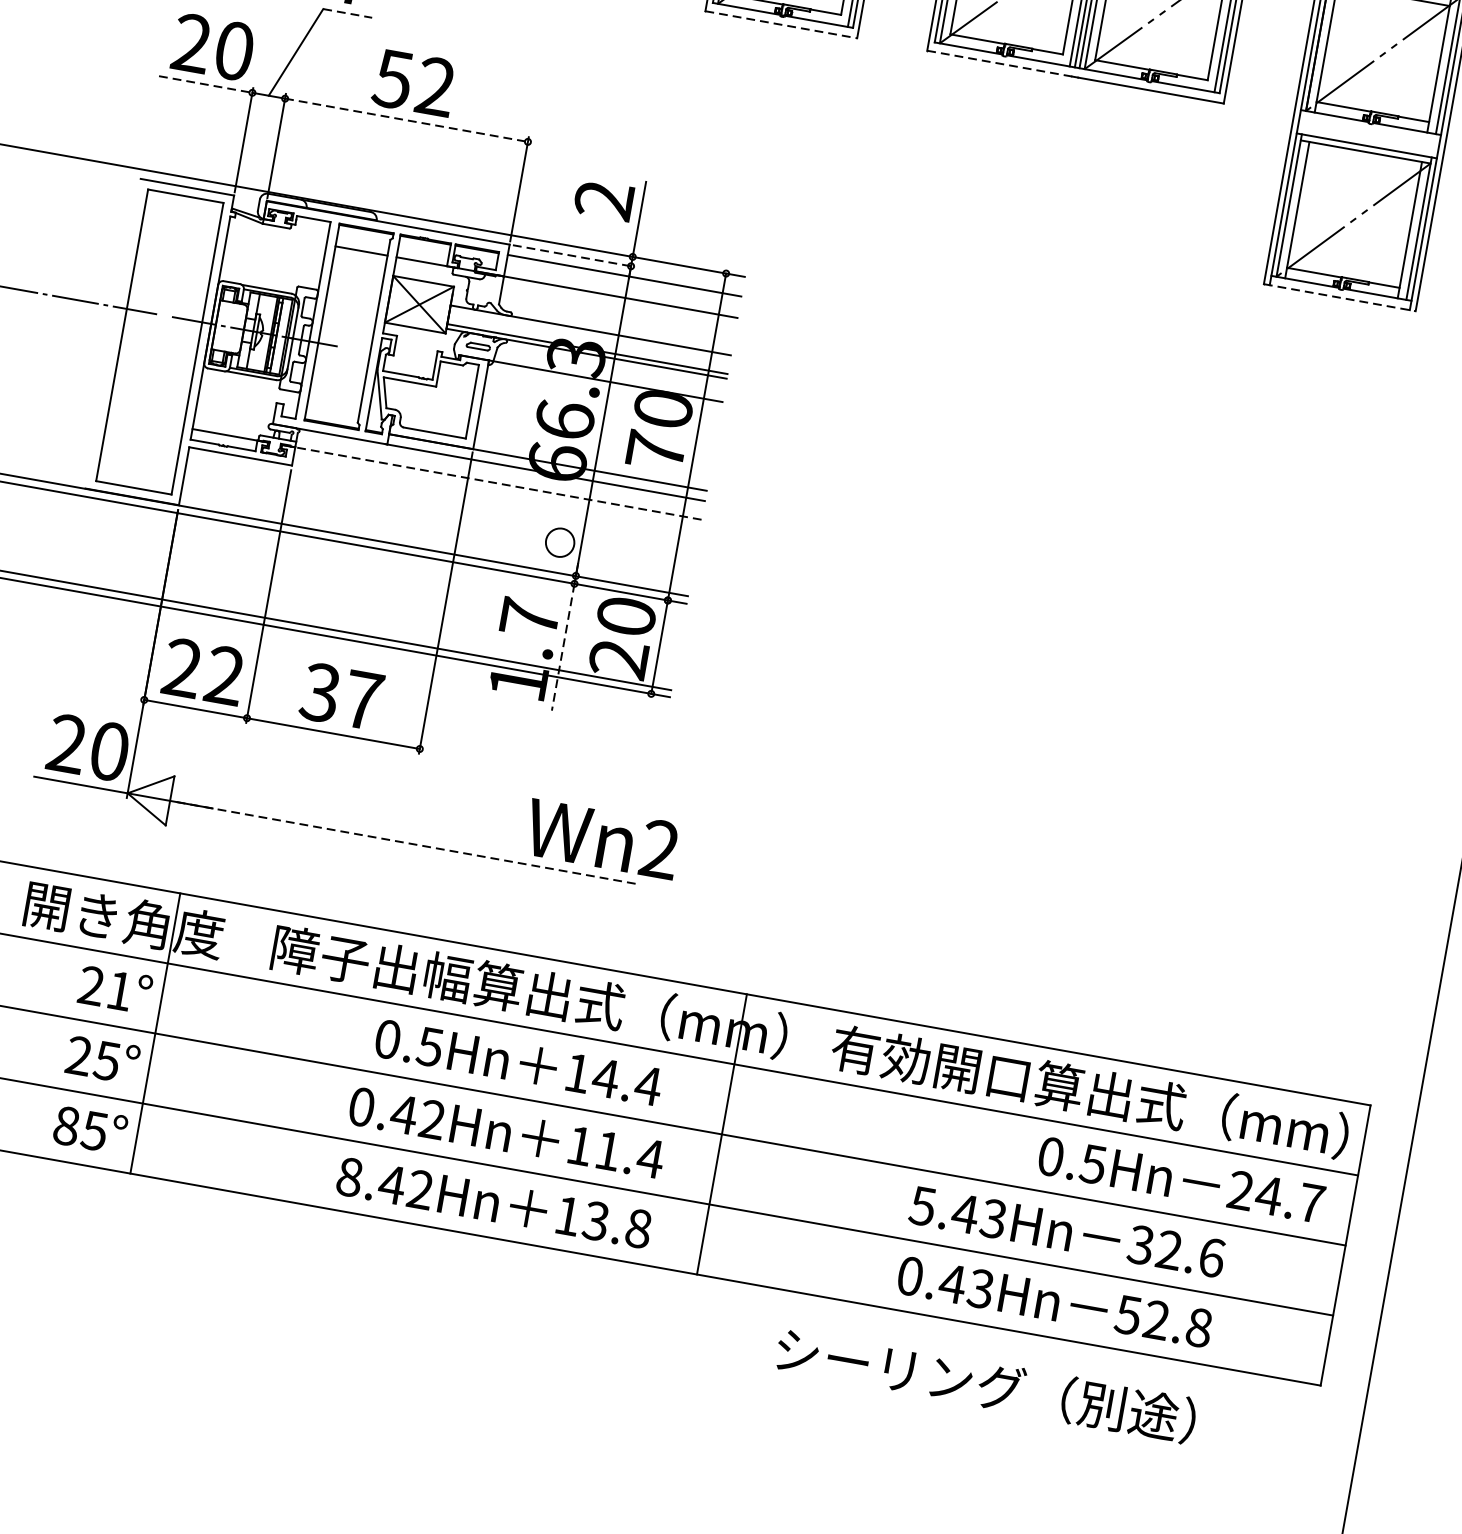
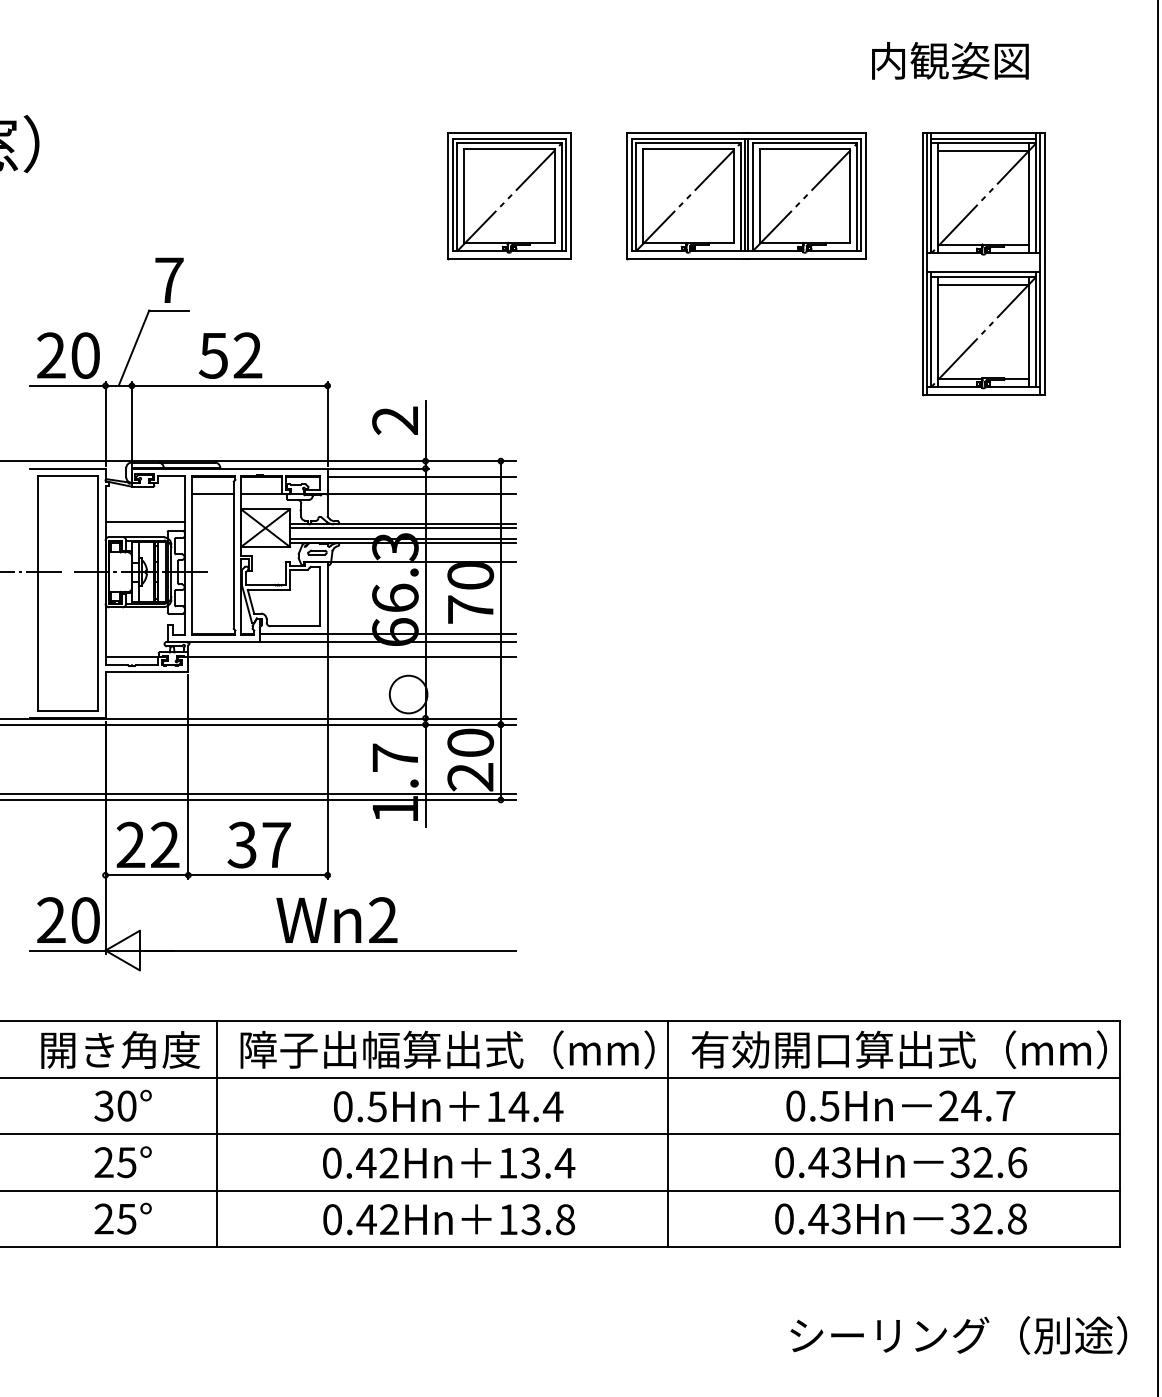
line: (347, 13) -> (168, 310), dashed -> solid
line: (781, 25) -> (509, 259), dashed -> solid
line: (1003, 64) -> (688, 259), dashed -> solid
line: (205, 84) -> (67, 385), dashed -> solid
line: (406, 119) -> (229, 385), dashed -> solid
line: (1363, 162) -> (983, 285), added
line: (573, 255) -> (379, 468), dashed -> solid
line: (270, 270) -> (144, 522), added
line: (1340, 297) -> (984, 394), dashed -> solid
line: (589, 335) -> (402, 528), added
line: (491, 481) -> (346, 656), dashed -> solid
circle: (560, 542) -> (408, 694), size x1.67
line: (562, 648) -> (425, 776), dashed -> solid
text: (602, 838) -> (336, 919), moved
line: (407, 843) -> (331, 950), dashed -> solid
text: (105, 987) -> (115, 1105), 21° -> 30°
line: (155, 1033) -> (216, 1134), moved
text: (65, 1125) -> (103, 1218), 85° -> 25°
line: (722, 1134) -> (668, 1134), moved
text: (607, 1150) -> (530, 1162), 11.4 -> 13.4
text: (349, 1177) -> (332, 1219), 8.42Hn -> 0.42Hn
text: (1181, 1179) -> (900, 1105), moved
text: (921, 1205) -> (783, 1162), 5.43Hn -> 0.43Hn
text: (1128, 1314) -> (960, 1218), 52.8 -> 32.8
text: (985, 1385) -> (958, 1335), moved

